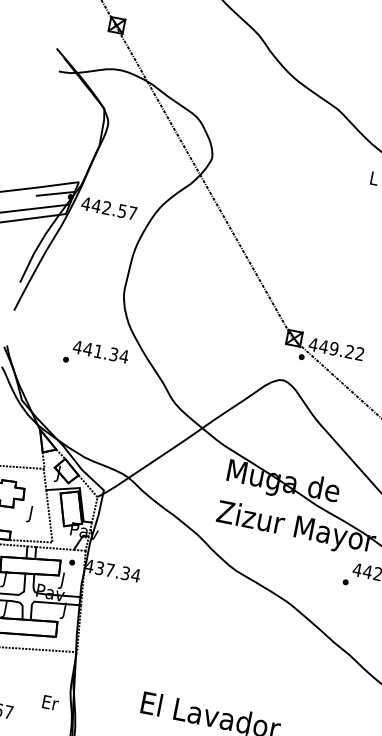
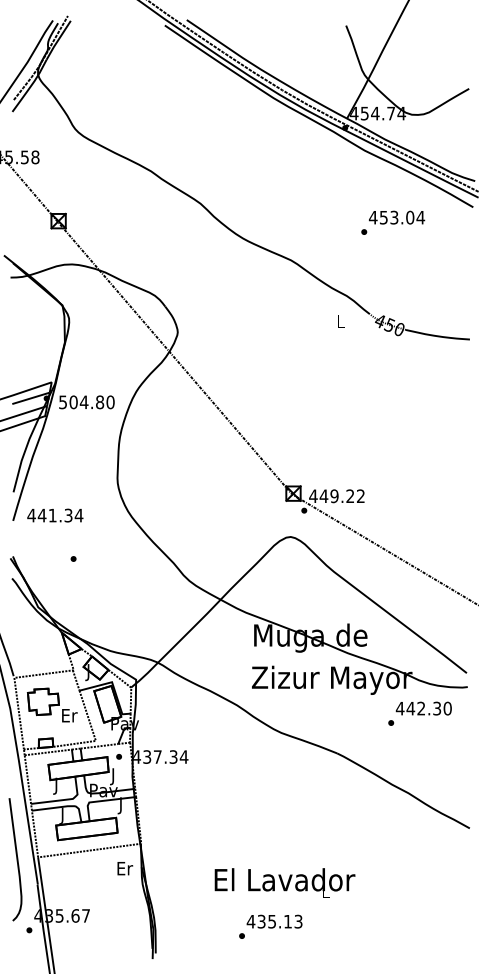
text: (109, 208) -> (86, 402), 442.57 -> 504.80
text: (101, 351) -> (55, 515), moved
text: (31, 514) -> (69, 717), J -> Er
text: (50, 702) -> (125, 868), moved

